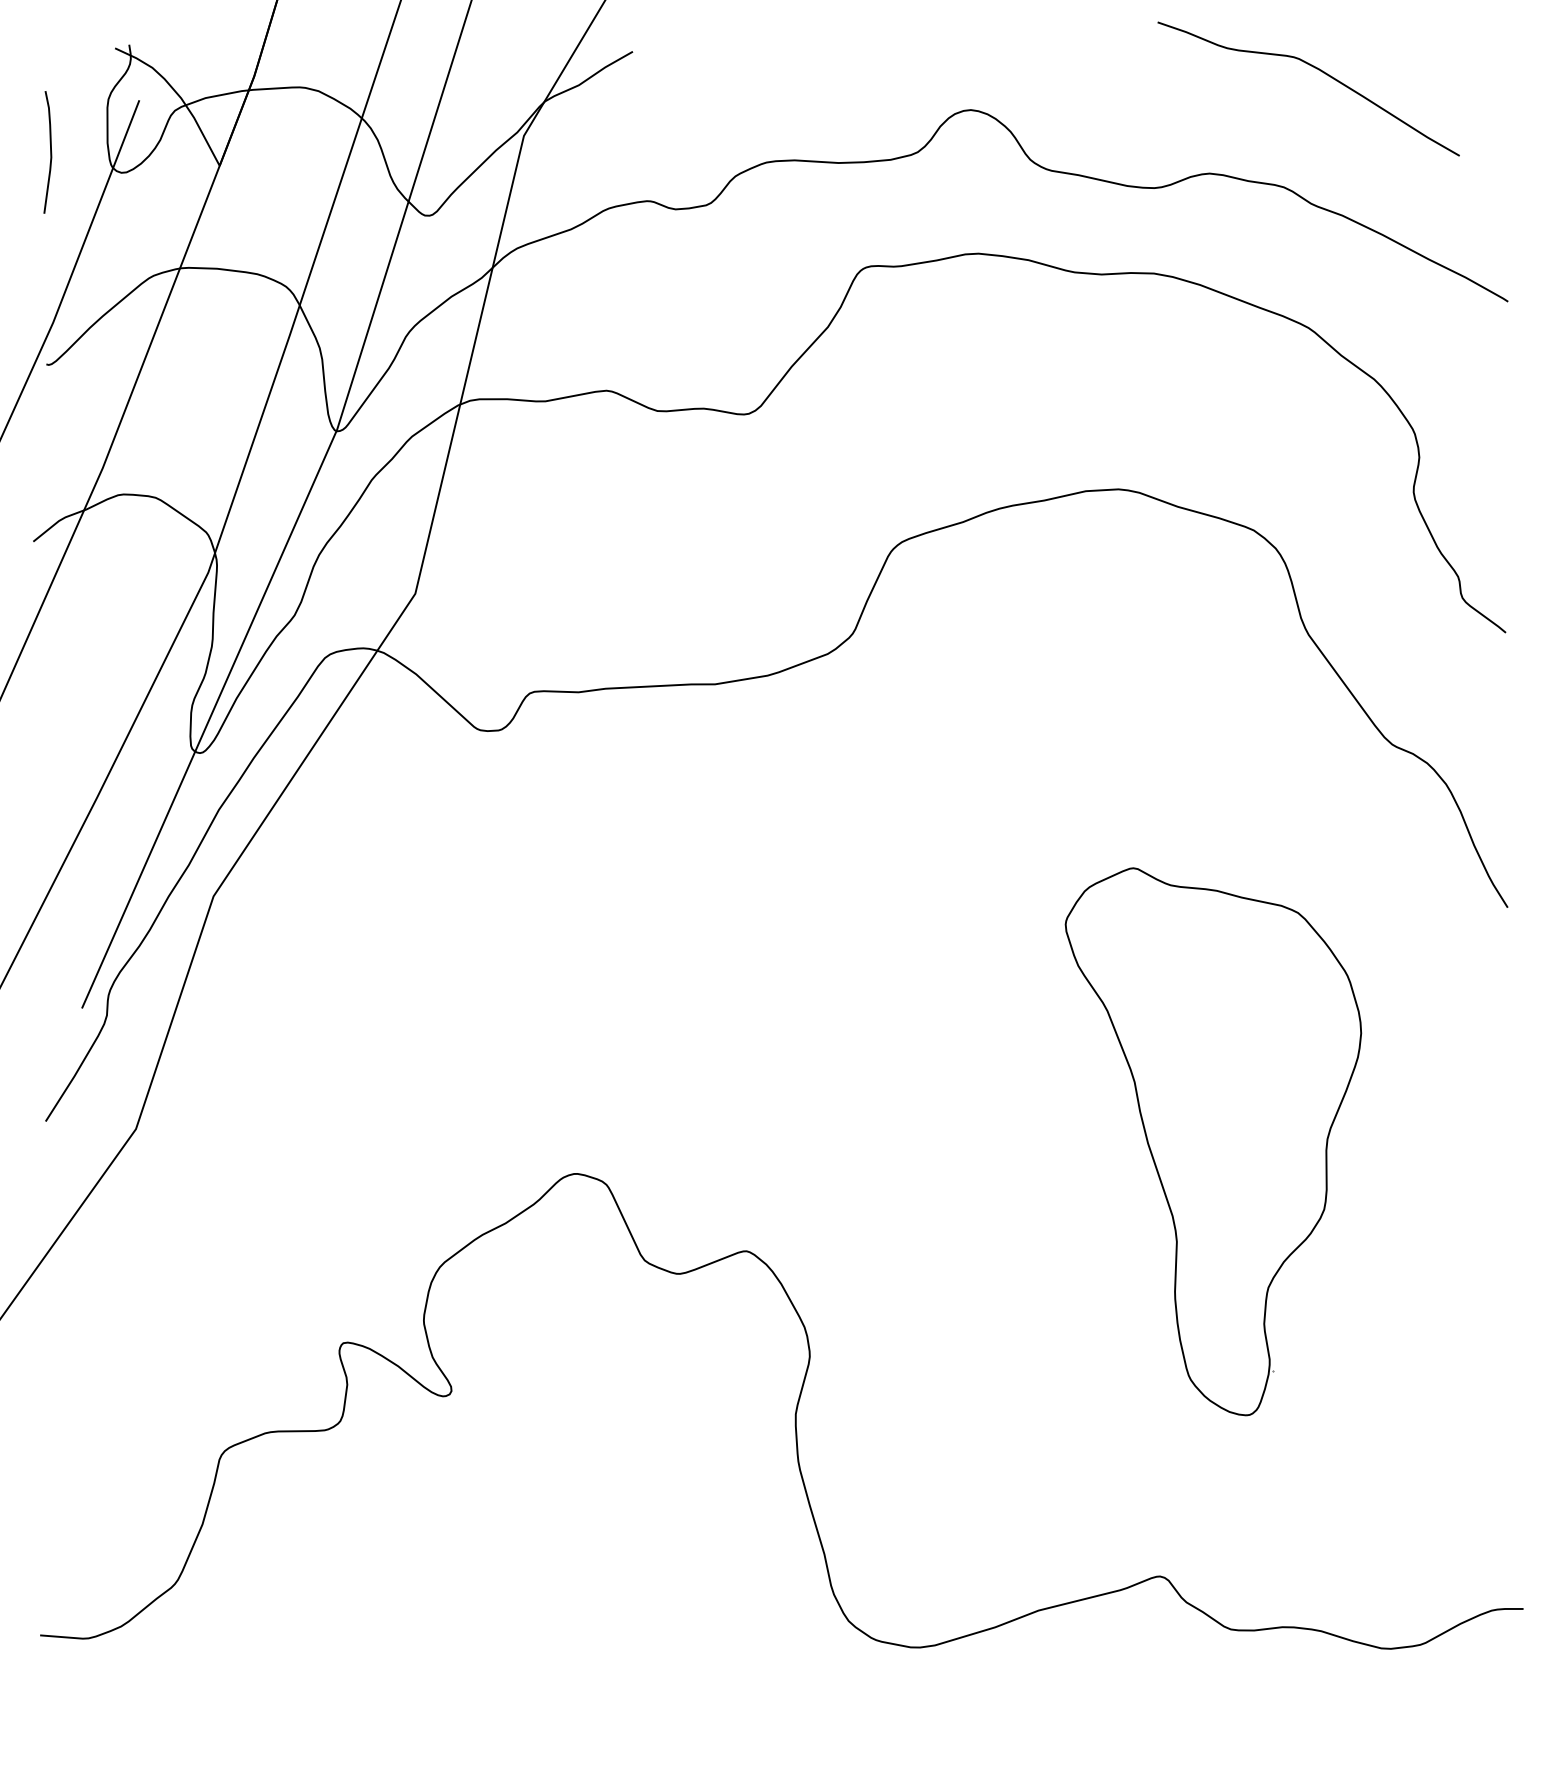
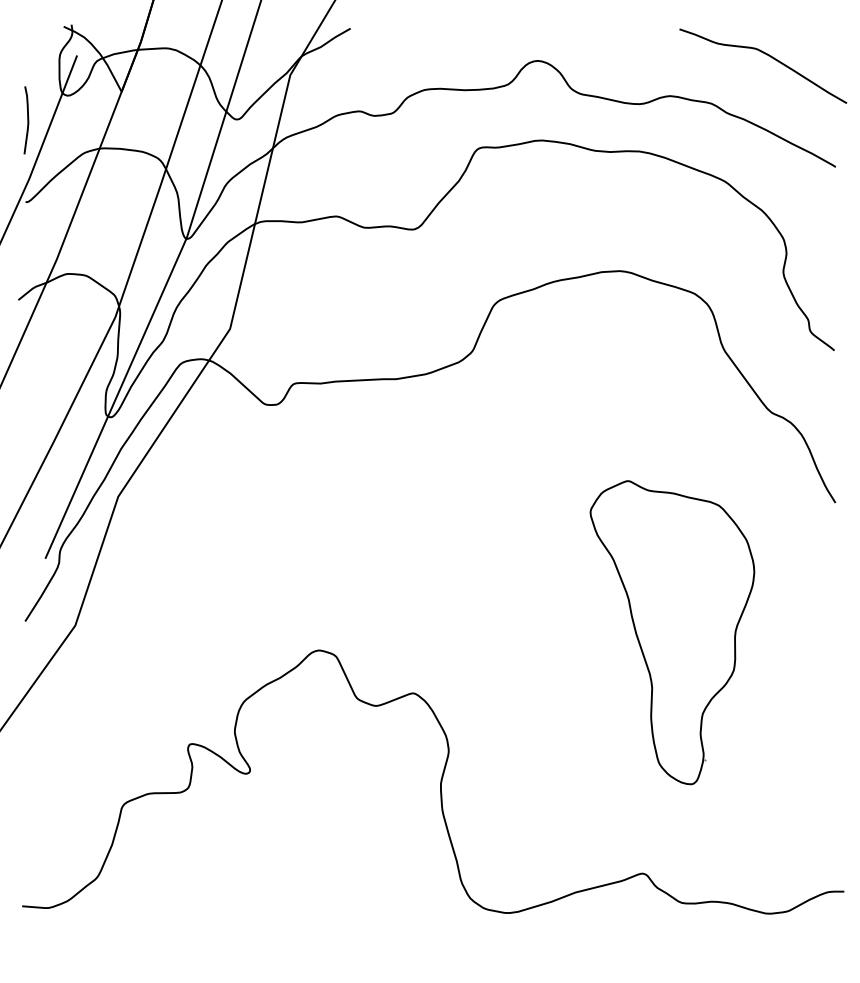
curve: (1318, 71) -> (768, 56), moved
curve: (49, 152) -> (27, 120), moved

